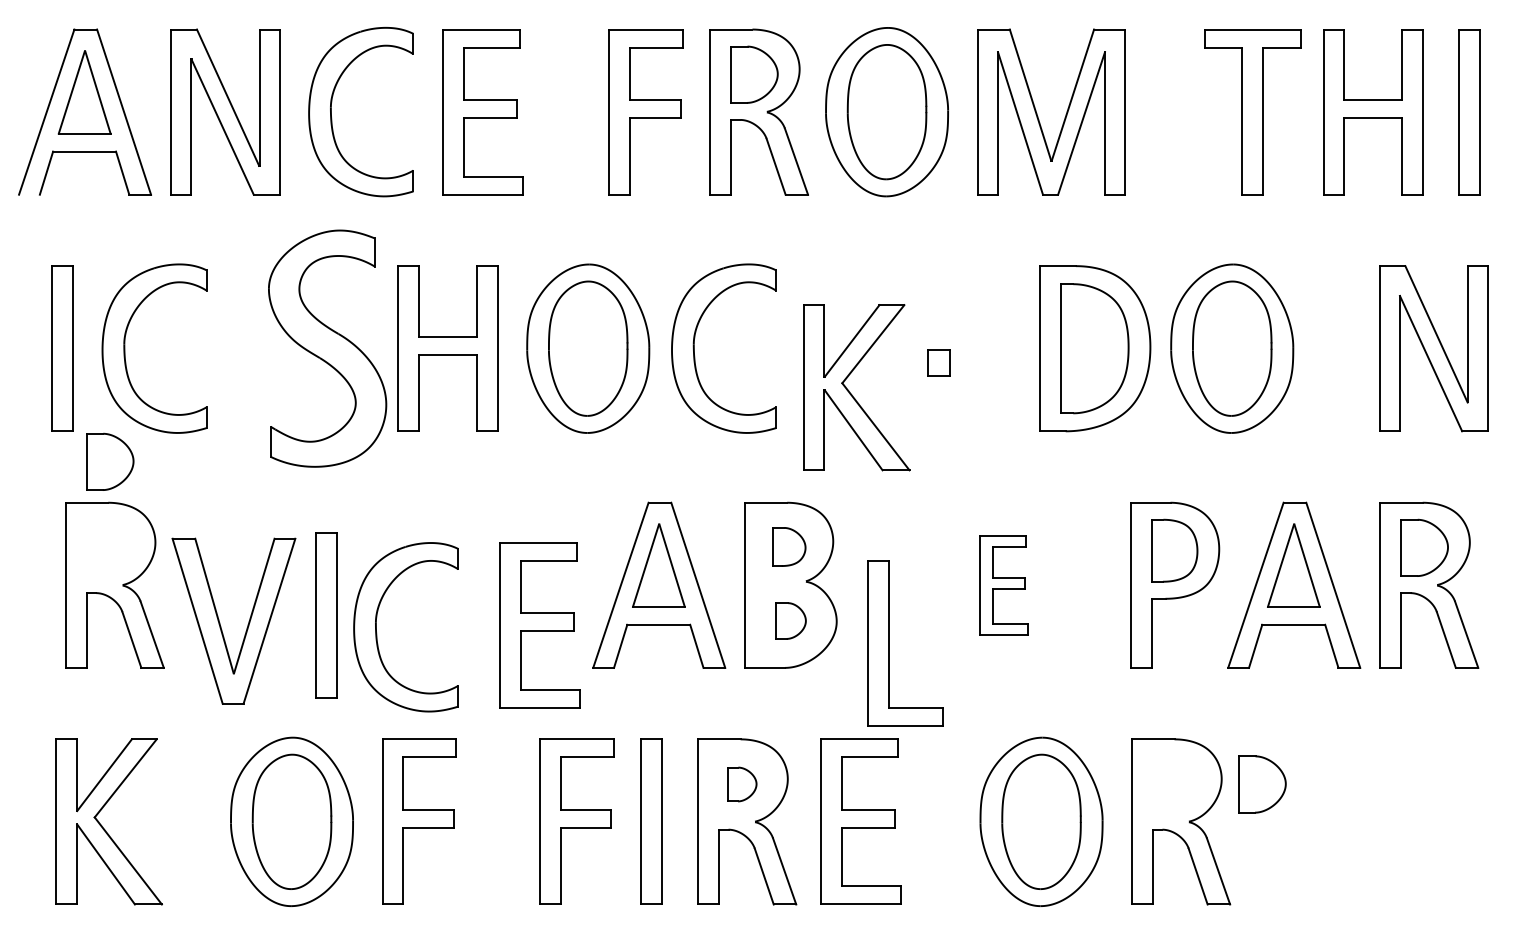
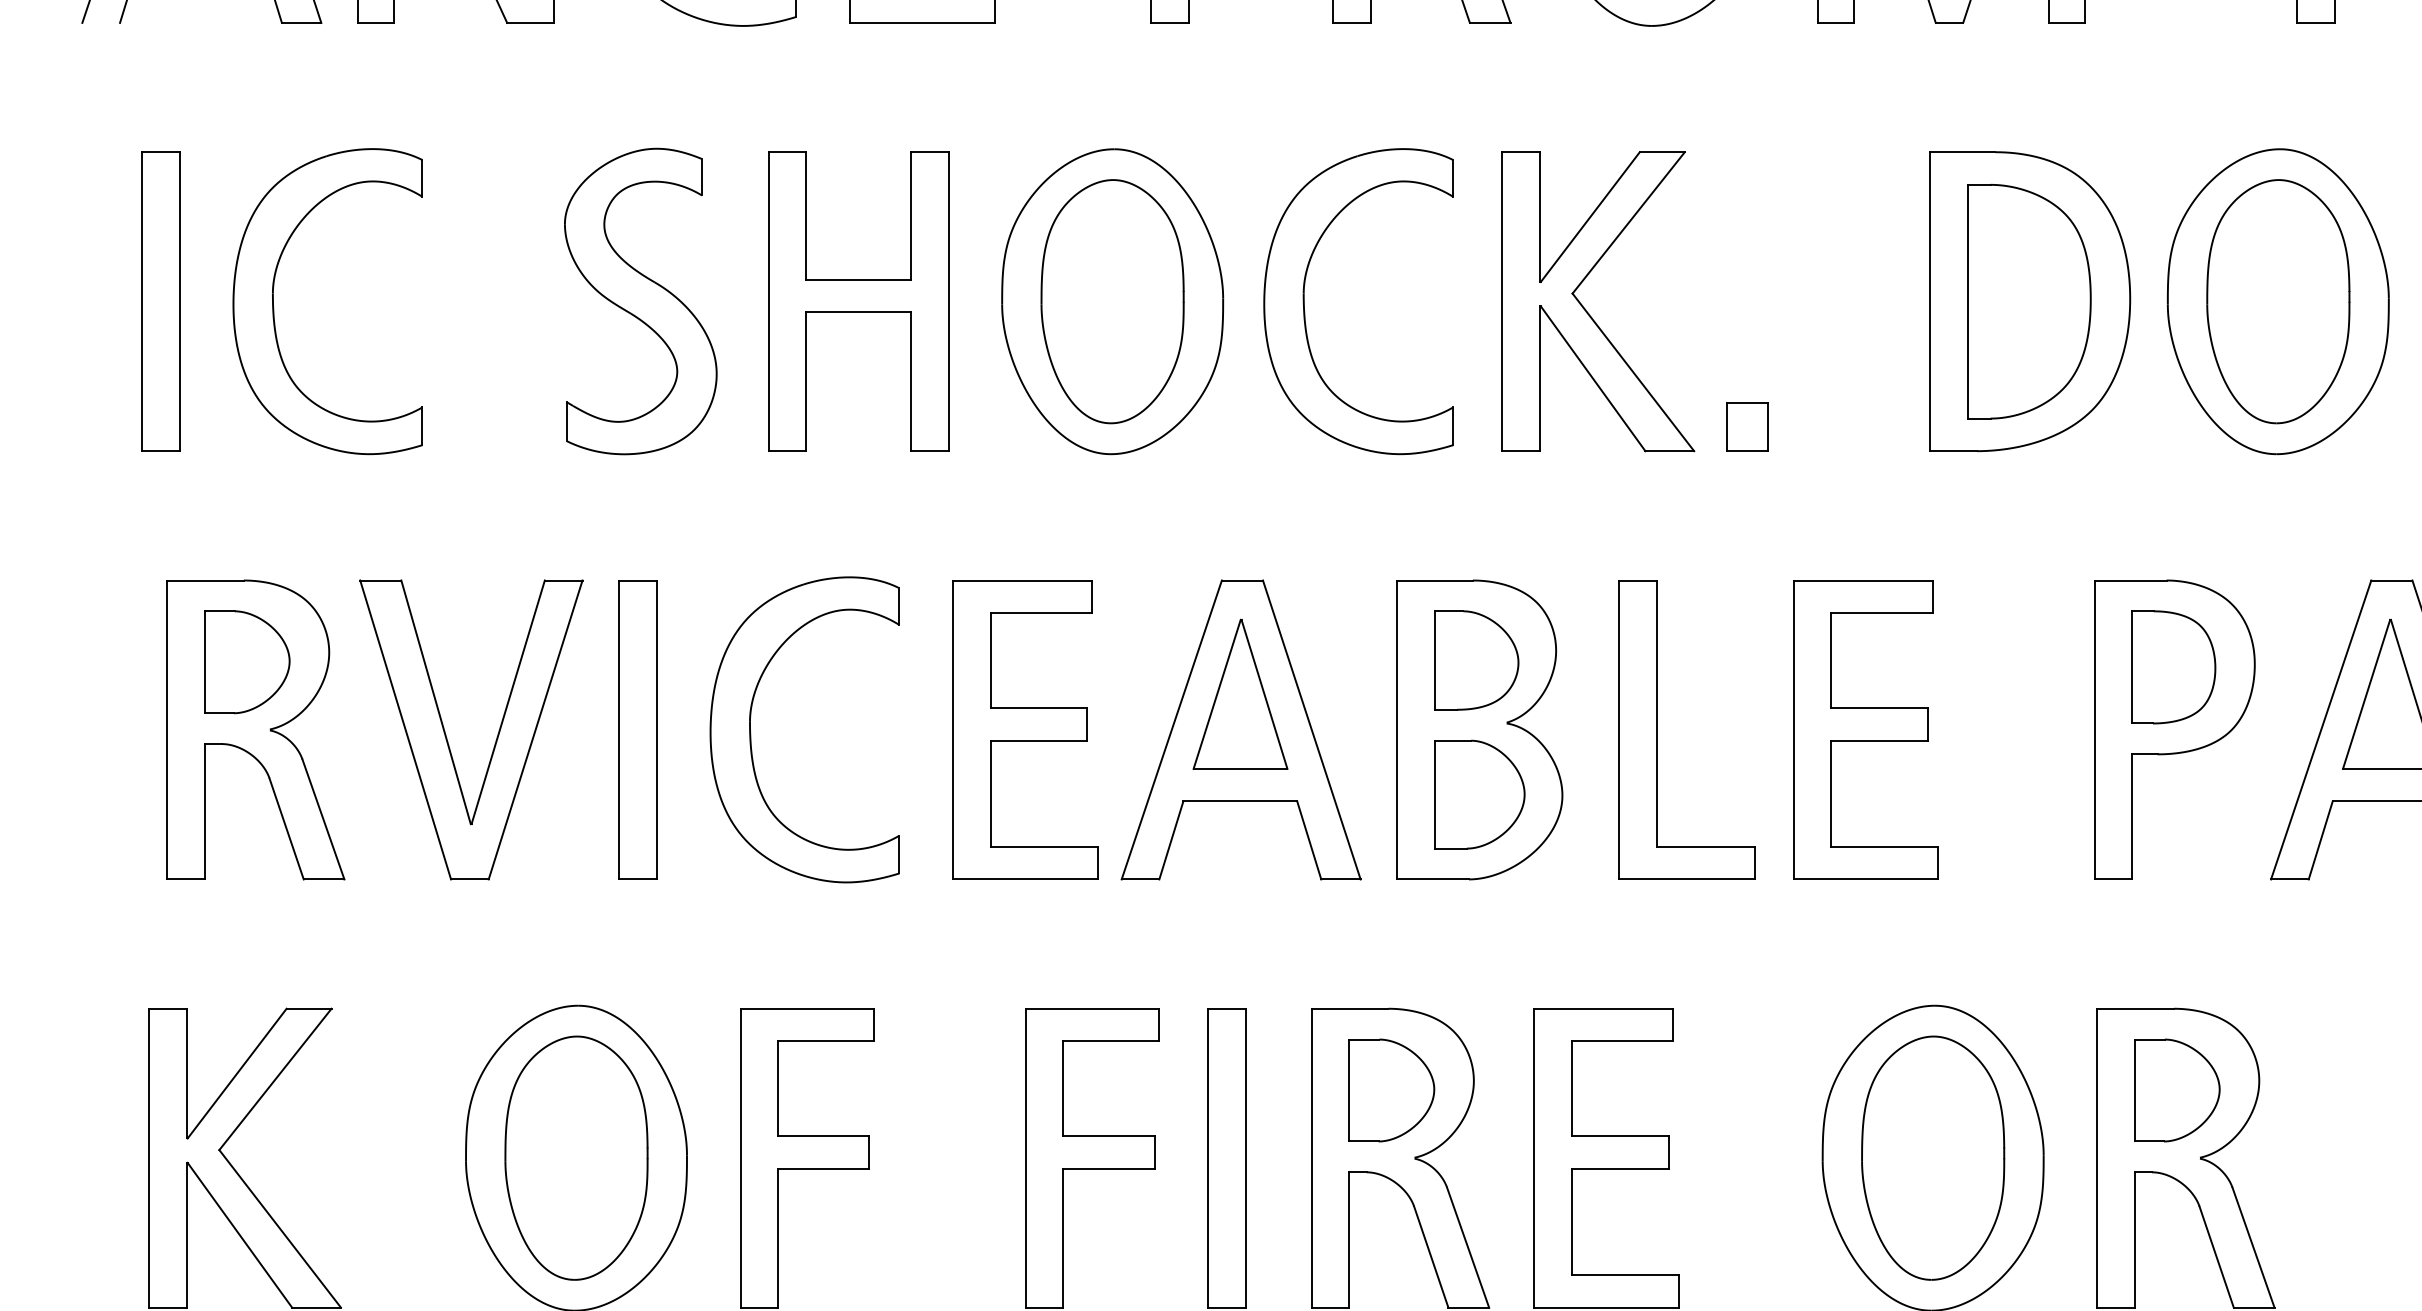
part: (327, 348) -> (640, 301), size x0.71
part: (938, 362) -> (1746, 426), moved
part: (849, 390) -> (1585, 306), moved
part: (110, 461) -> (247, 661), moved
part: (789, 546) -> (1476, 659), size x1.43
part: (1003, 585) -> (1864, 730), size x1.67
part: (326, 615) -> (638, 730), moved
part: (790, 620) -> (1478, 793), size x1.67
part: (220, 622) -> (446, 732), moved
part: (539, 625) -> (1024, 730), moved
part: (377, 633) -> (752, 741), moved
part: (889, 643) -> (1657, 730), moved
part: (742, 784) -> (1391, 1090), size x1.67
part: (1262, 784) -> (2177, 1090), moved

